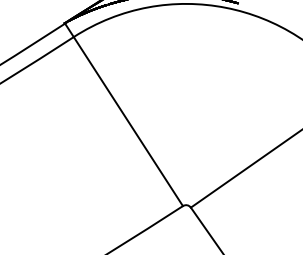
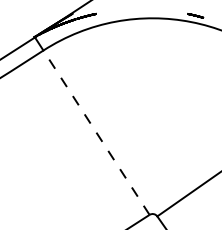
line: (128, 121) -> (96, 132), solid -> dashed

